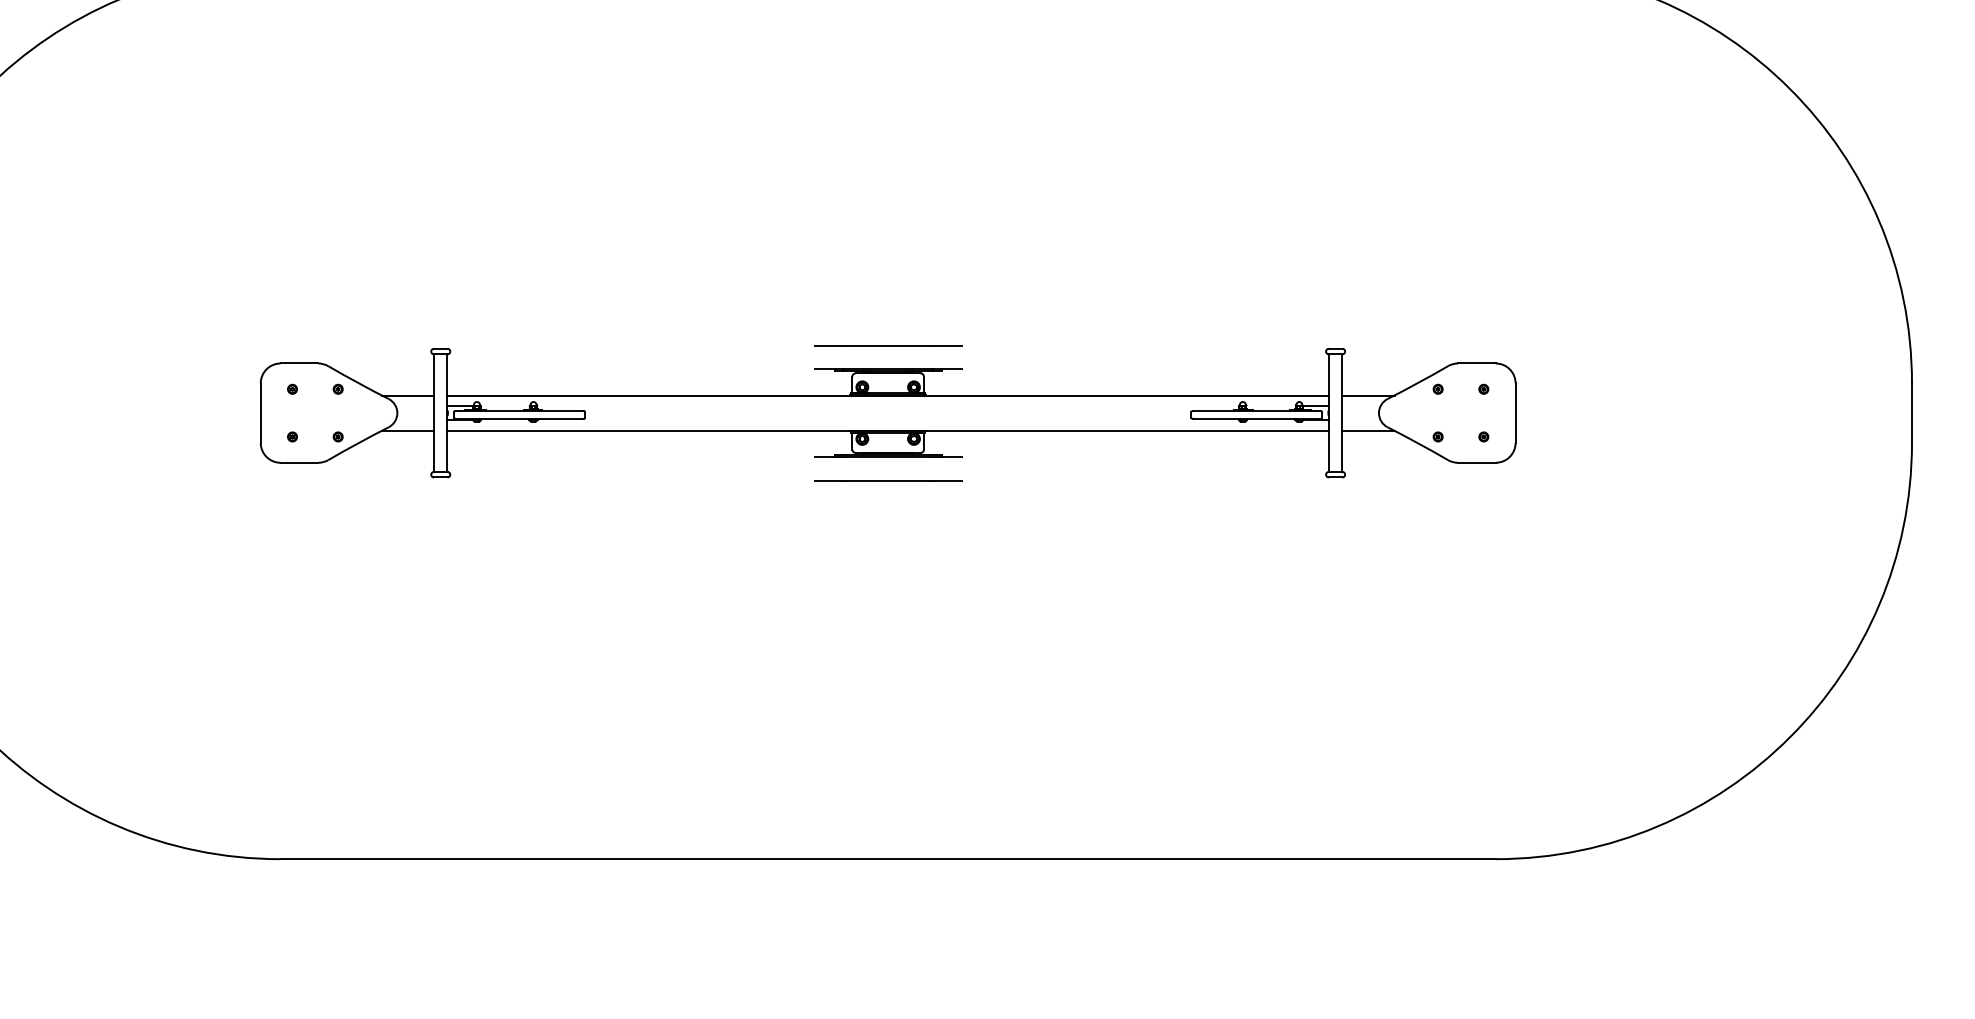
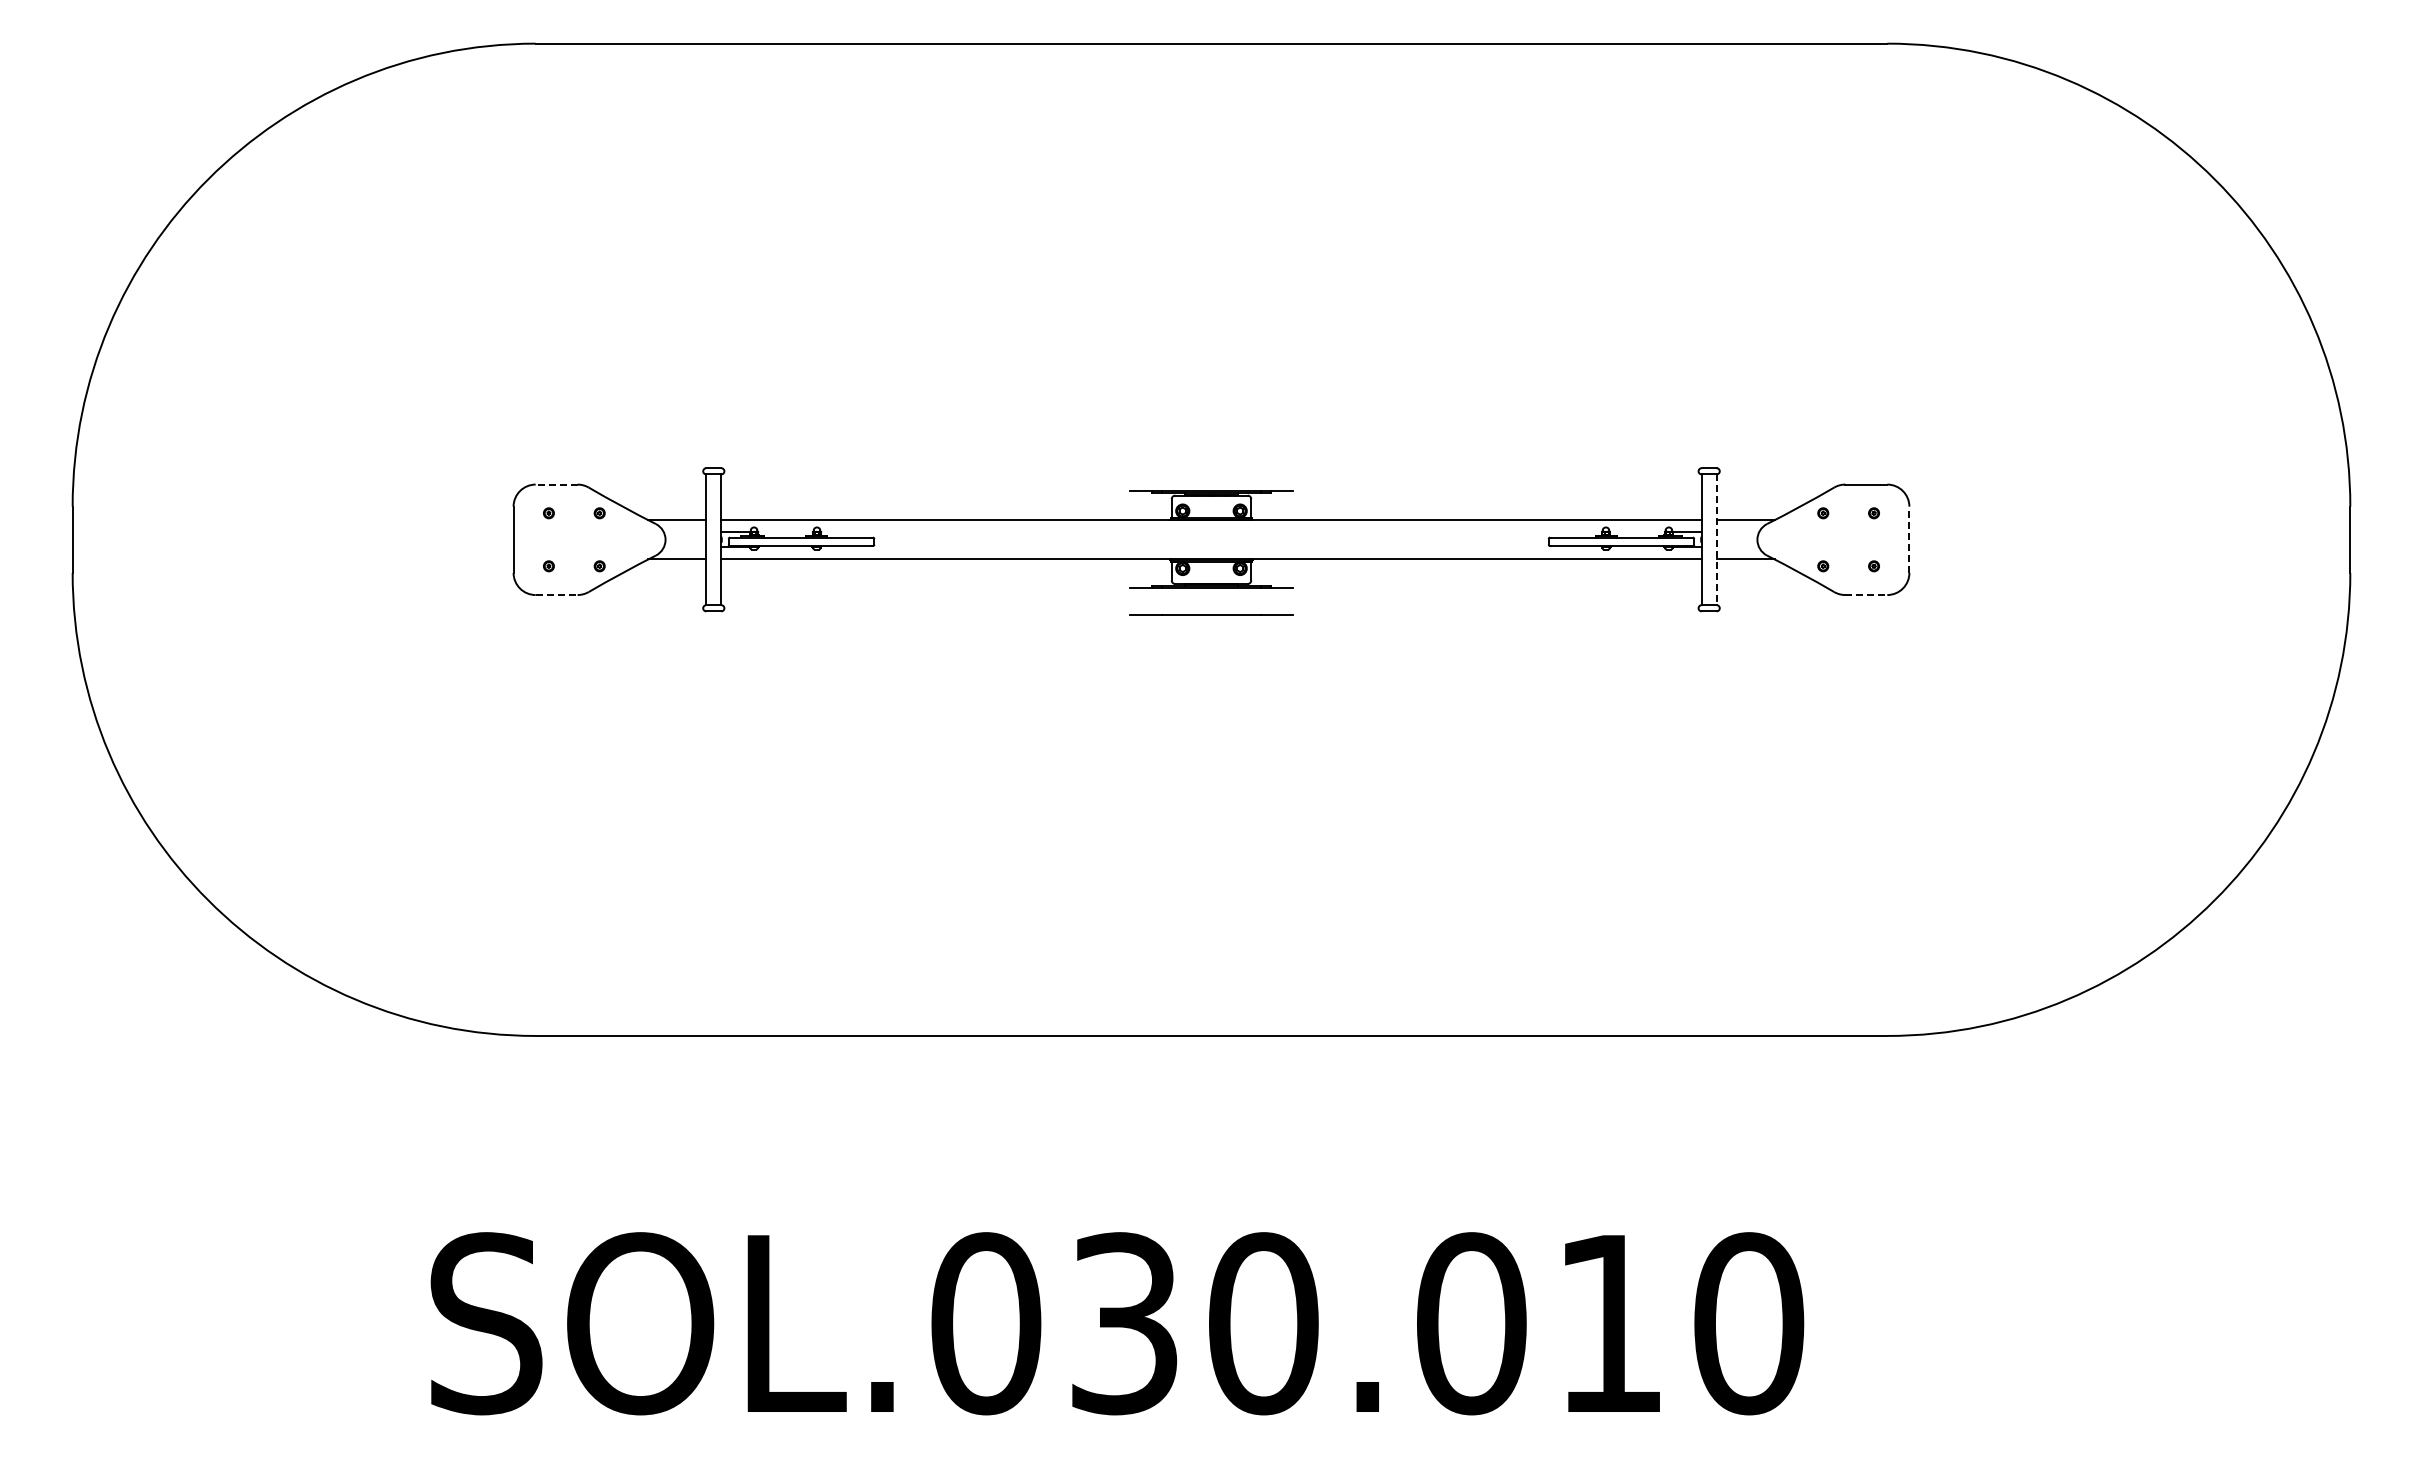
line: (888, 345) -> (1211, 464), removed
line: (299, 363) -> (556, 484), solid -> dashed
line: (1515, 412) -> (1909, 539), solid -> dashed
line: (1342, 413) -> (1716, 540), solid -> dashed
line: (299, 463) -> (556, 595), solid -> dashed
line: (1477, 463) -> (1866, 595), solid -> dashed

